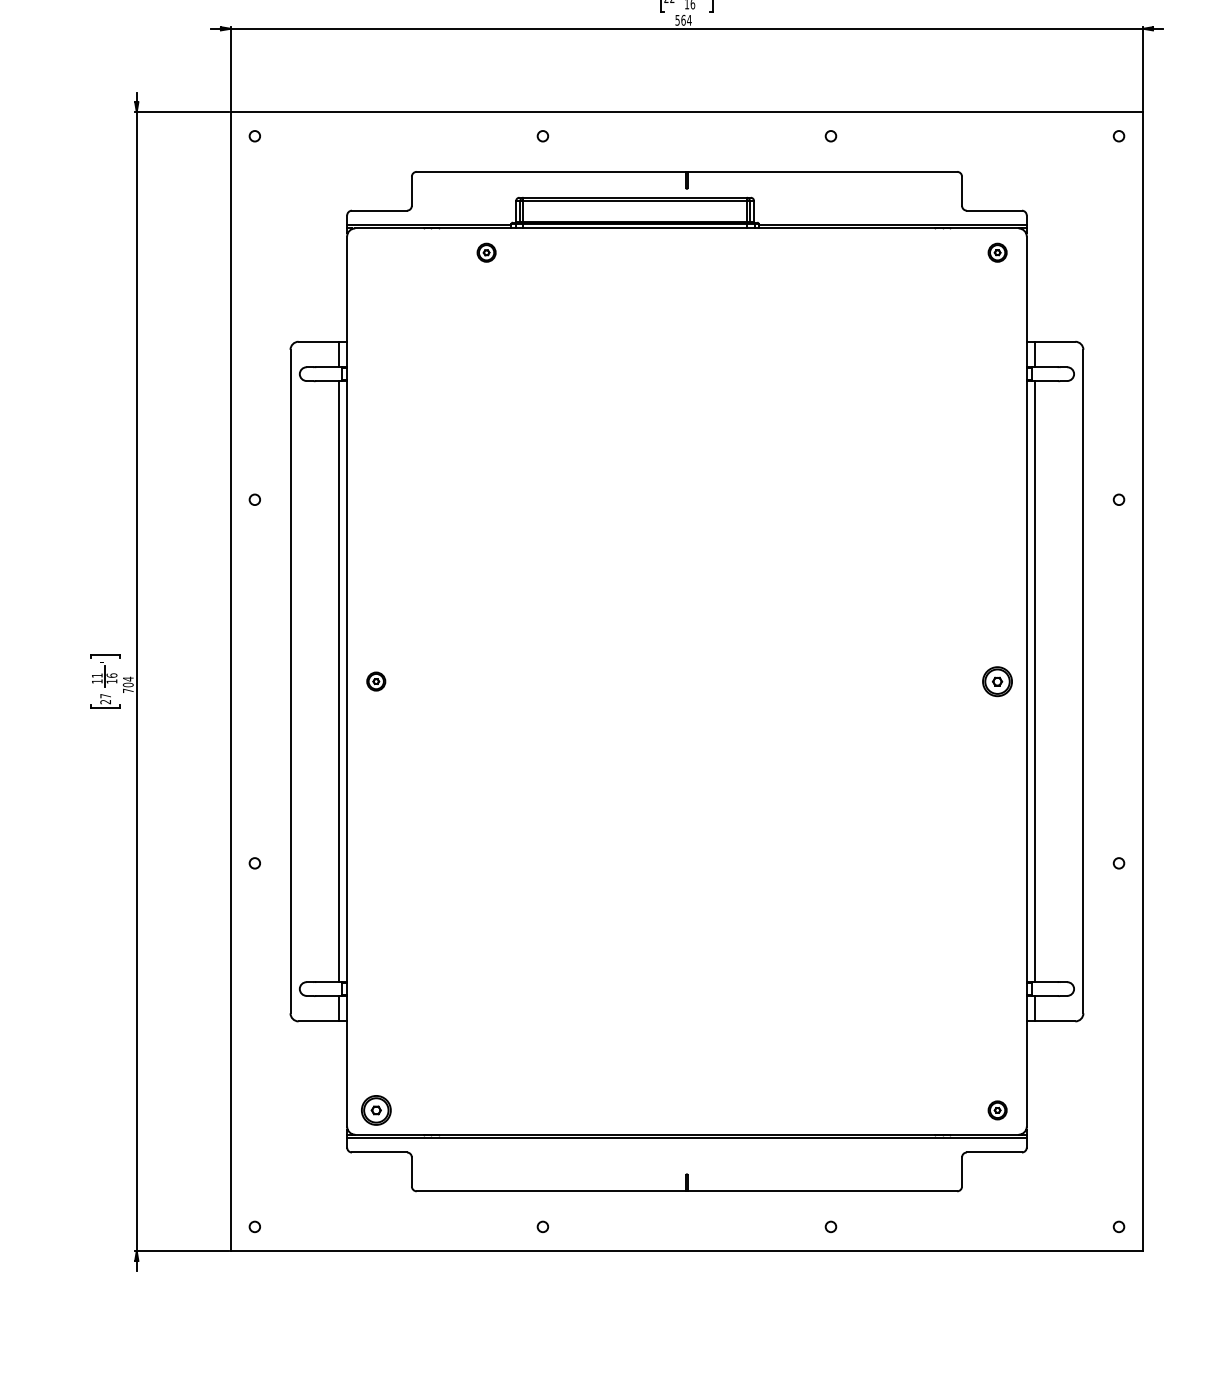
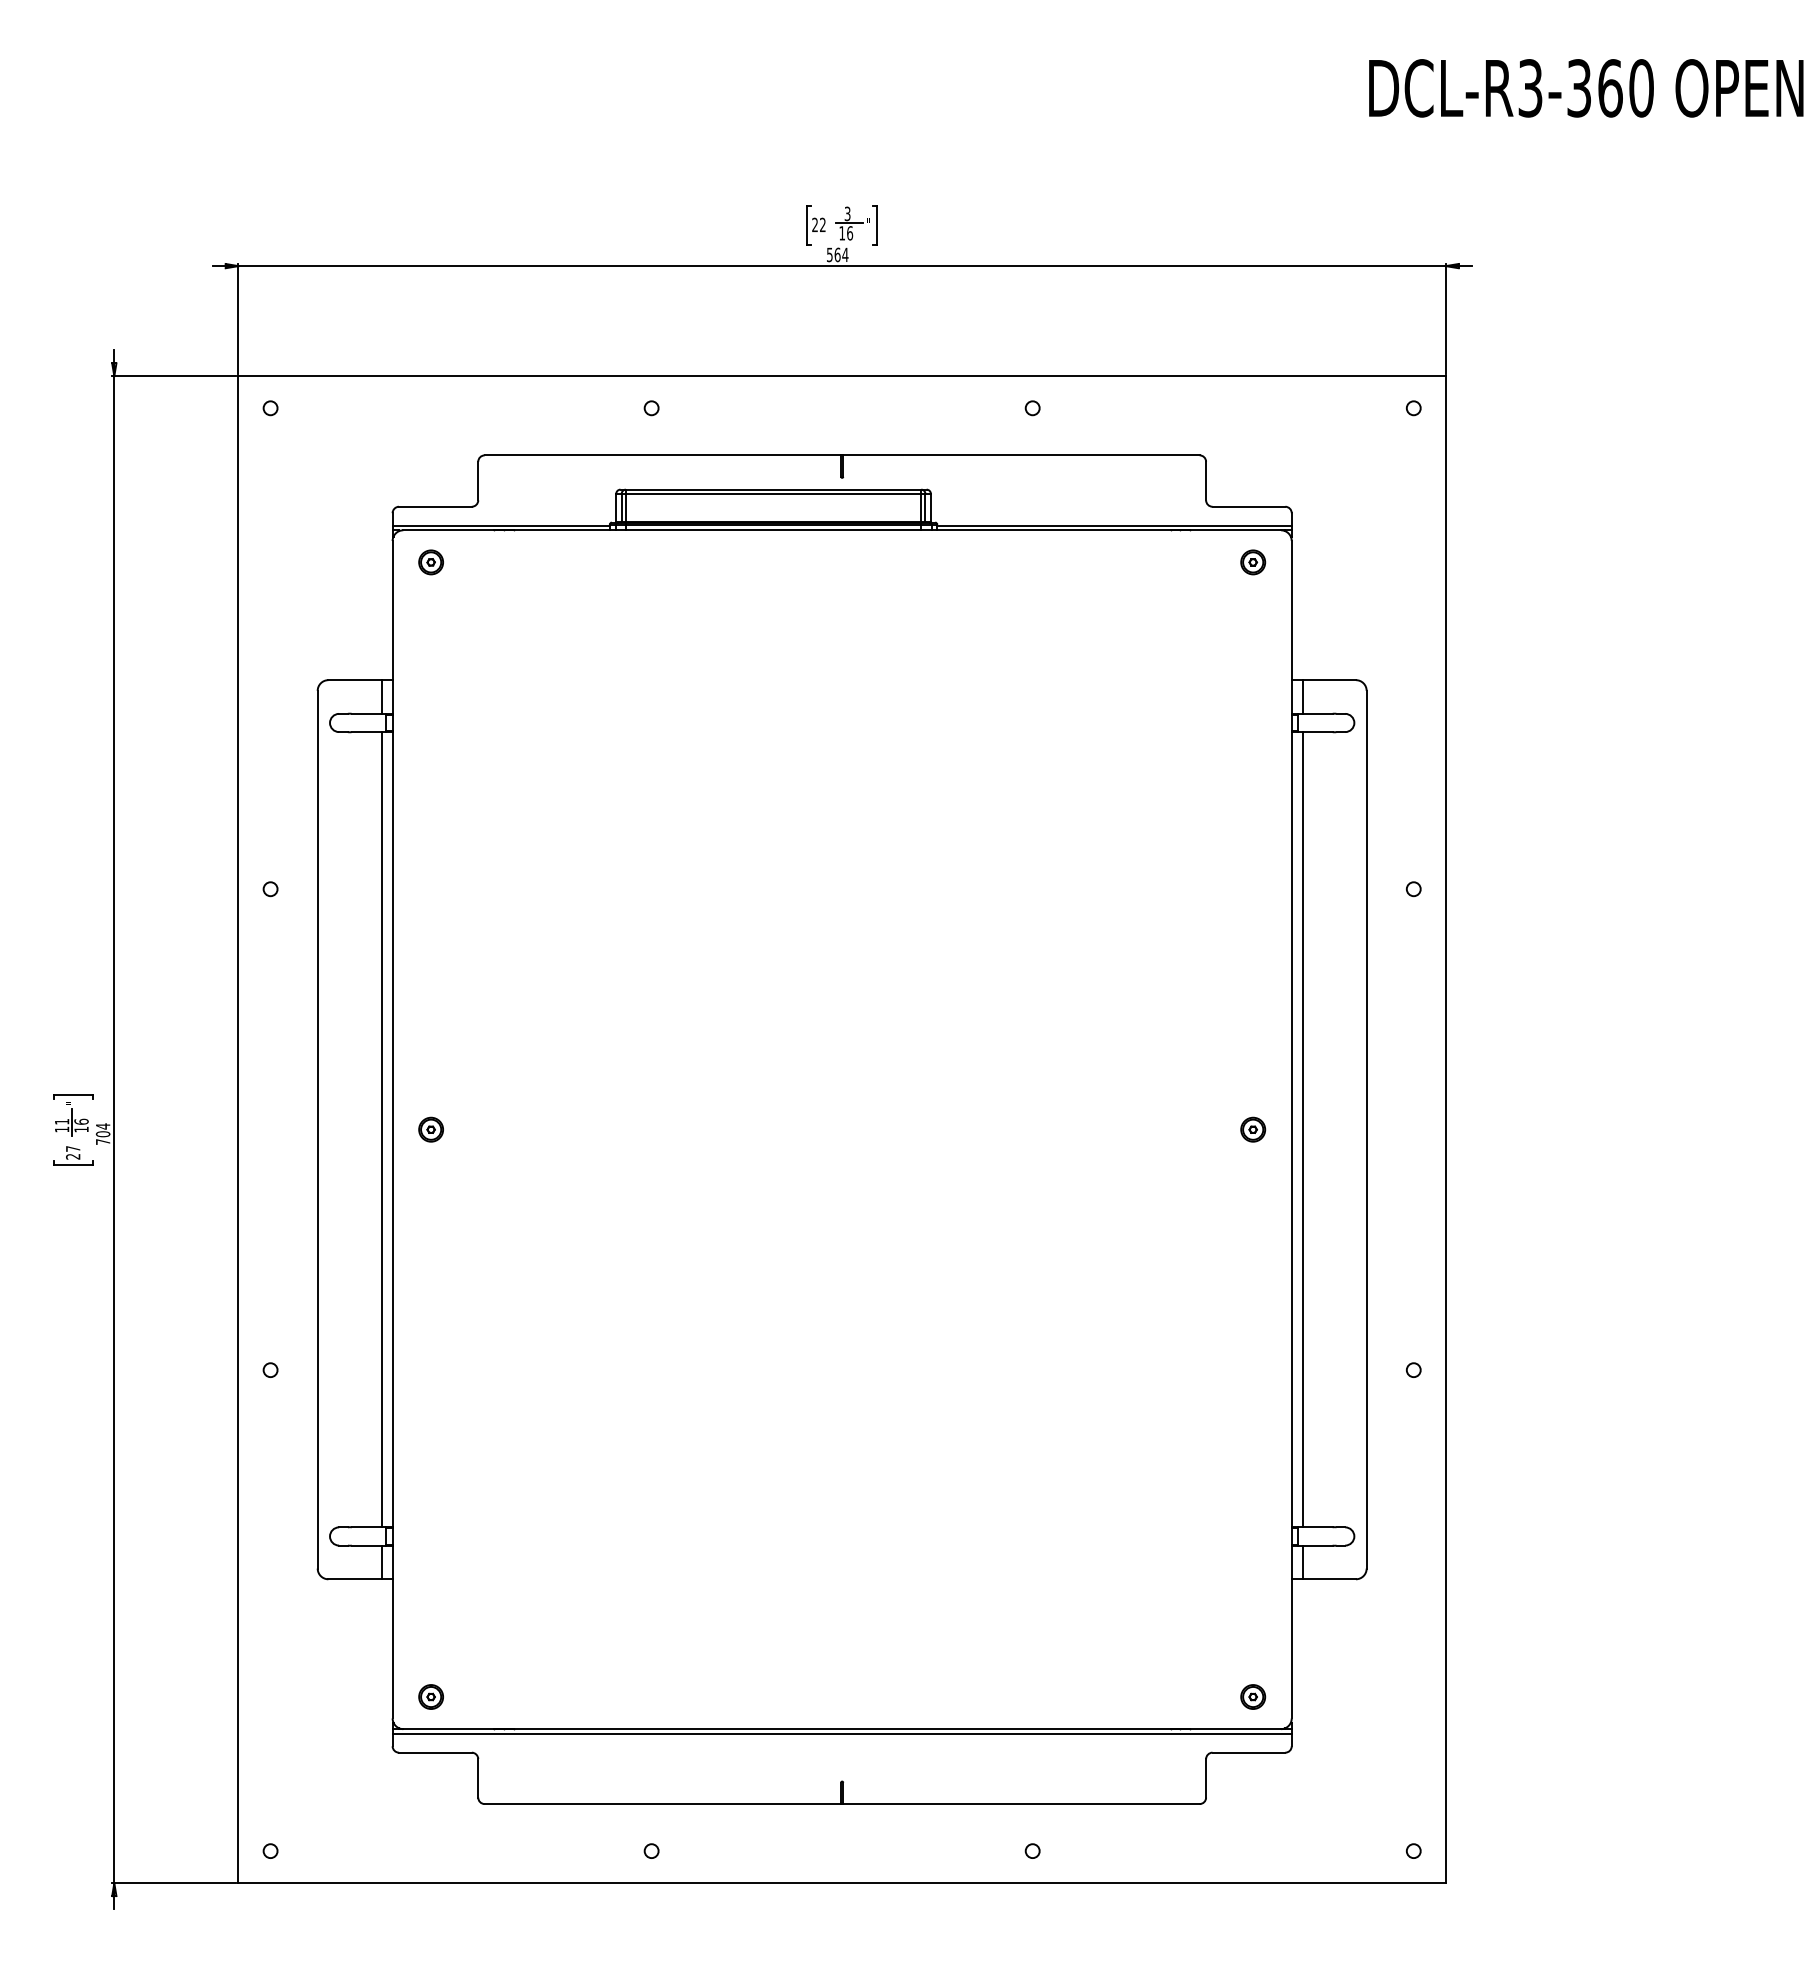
part: (486, 252) -> (430, 562), moved
part: (997, 681) -> (1253, 1129), size x0.62
part: (375, 1110) -> (430, 1696), size x0.62

